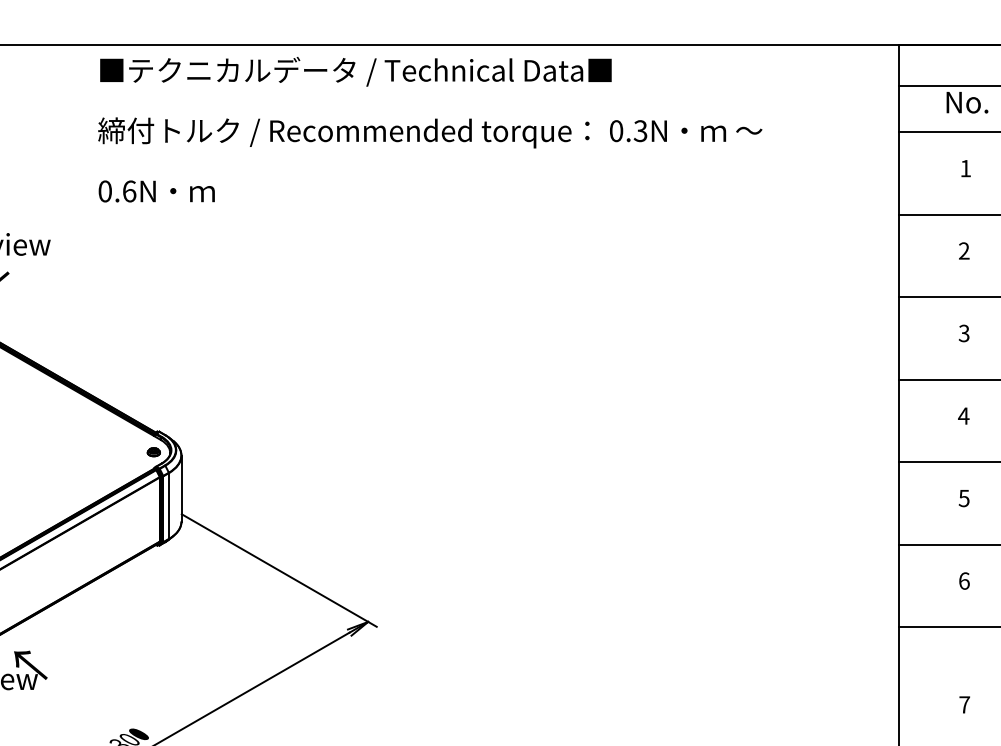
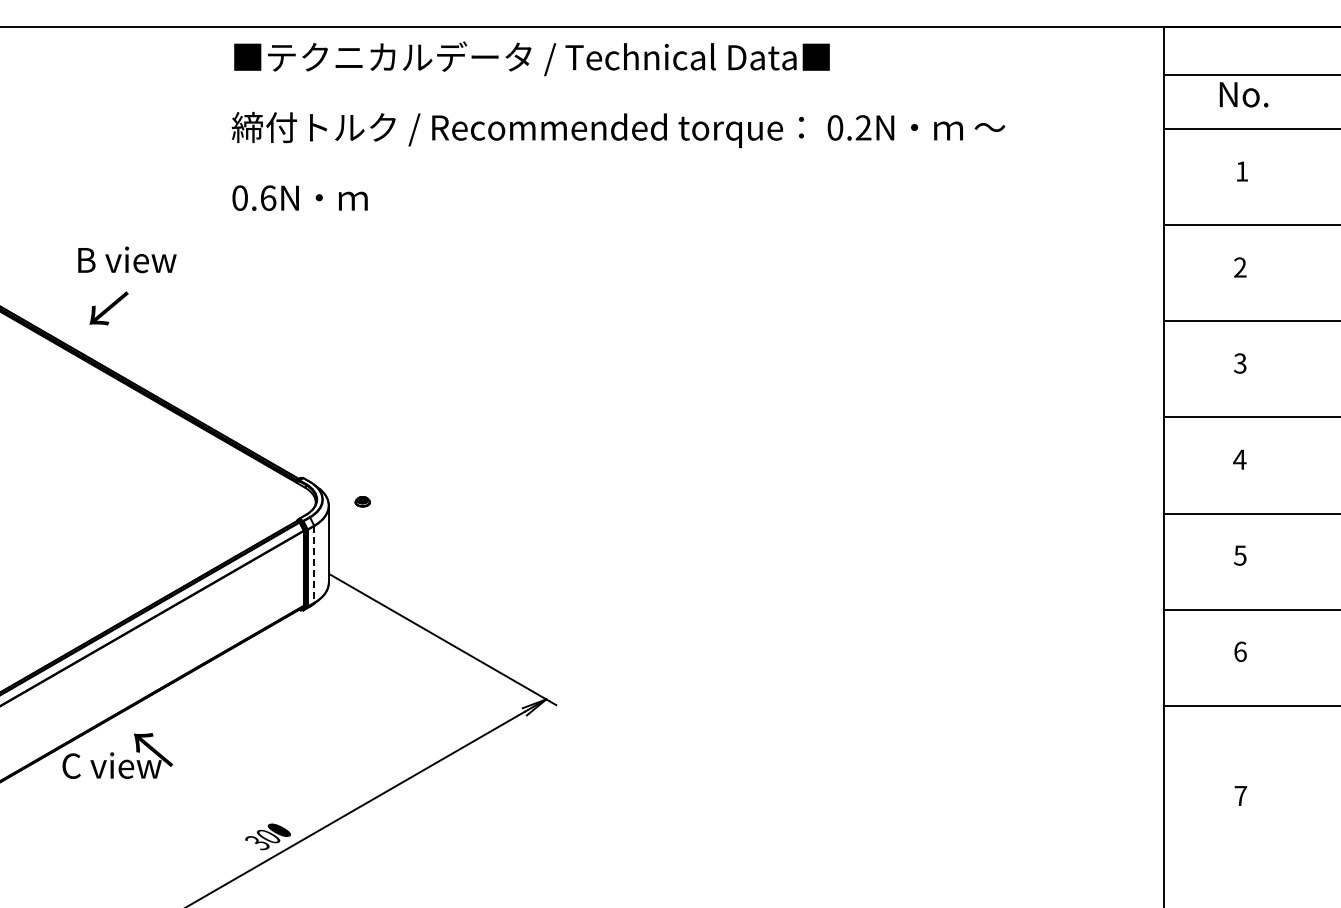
text: (640, 130) -> (863, 127), 0.3N -> 0.2N
part: (153, 451) -> (362, 501), moved
line: (169, 506) -> (314, 564), solid -> dashed

